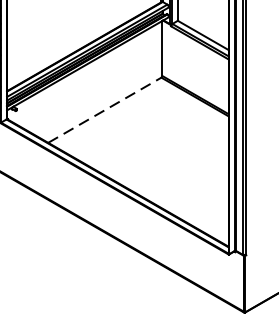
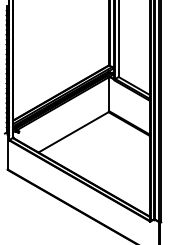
line: (104, 110) -> (73, 132), dashed -> solid

